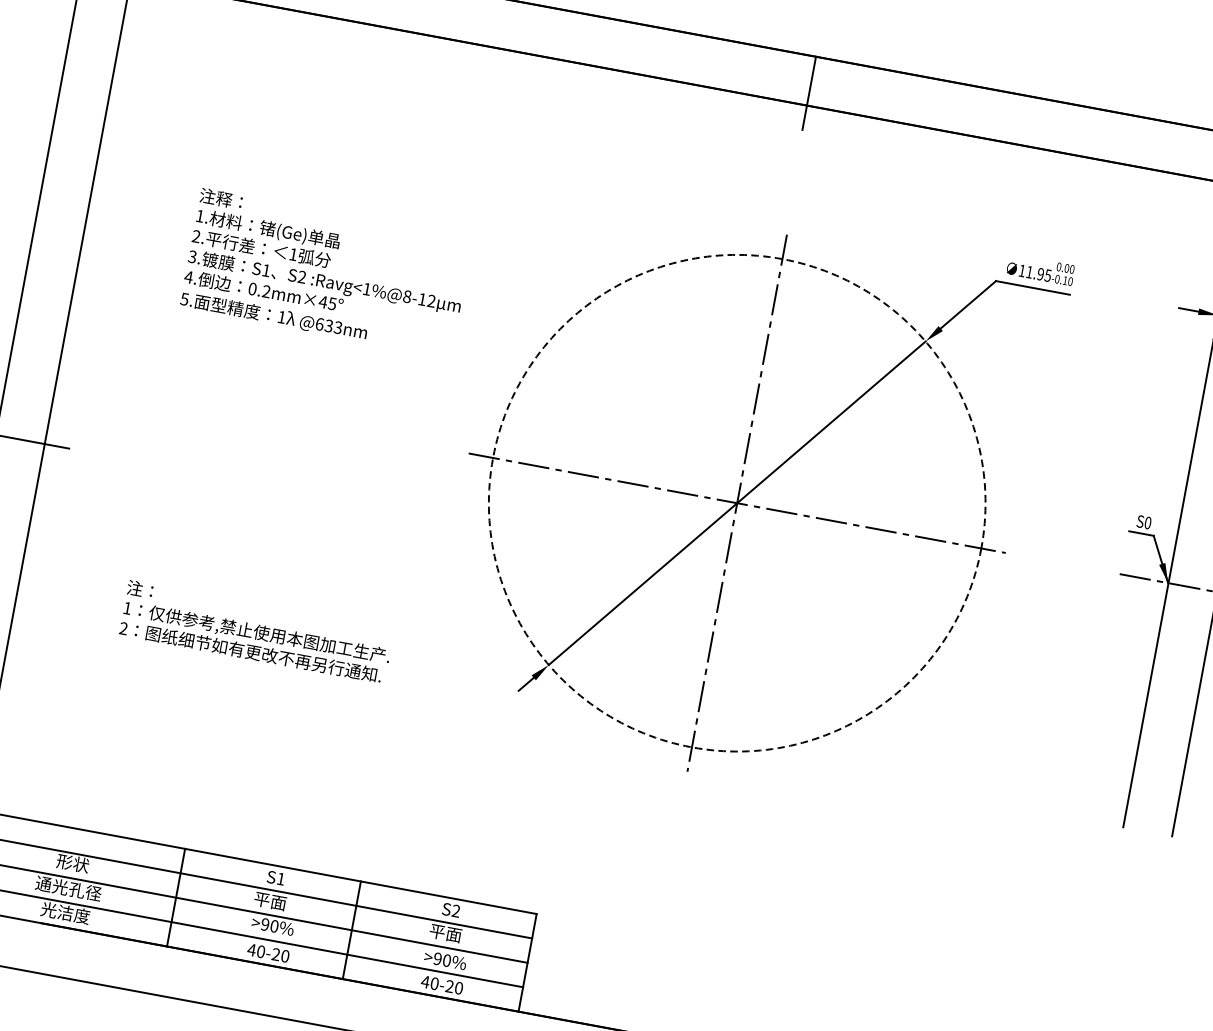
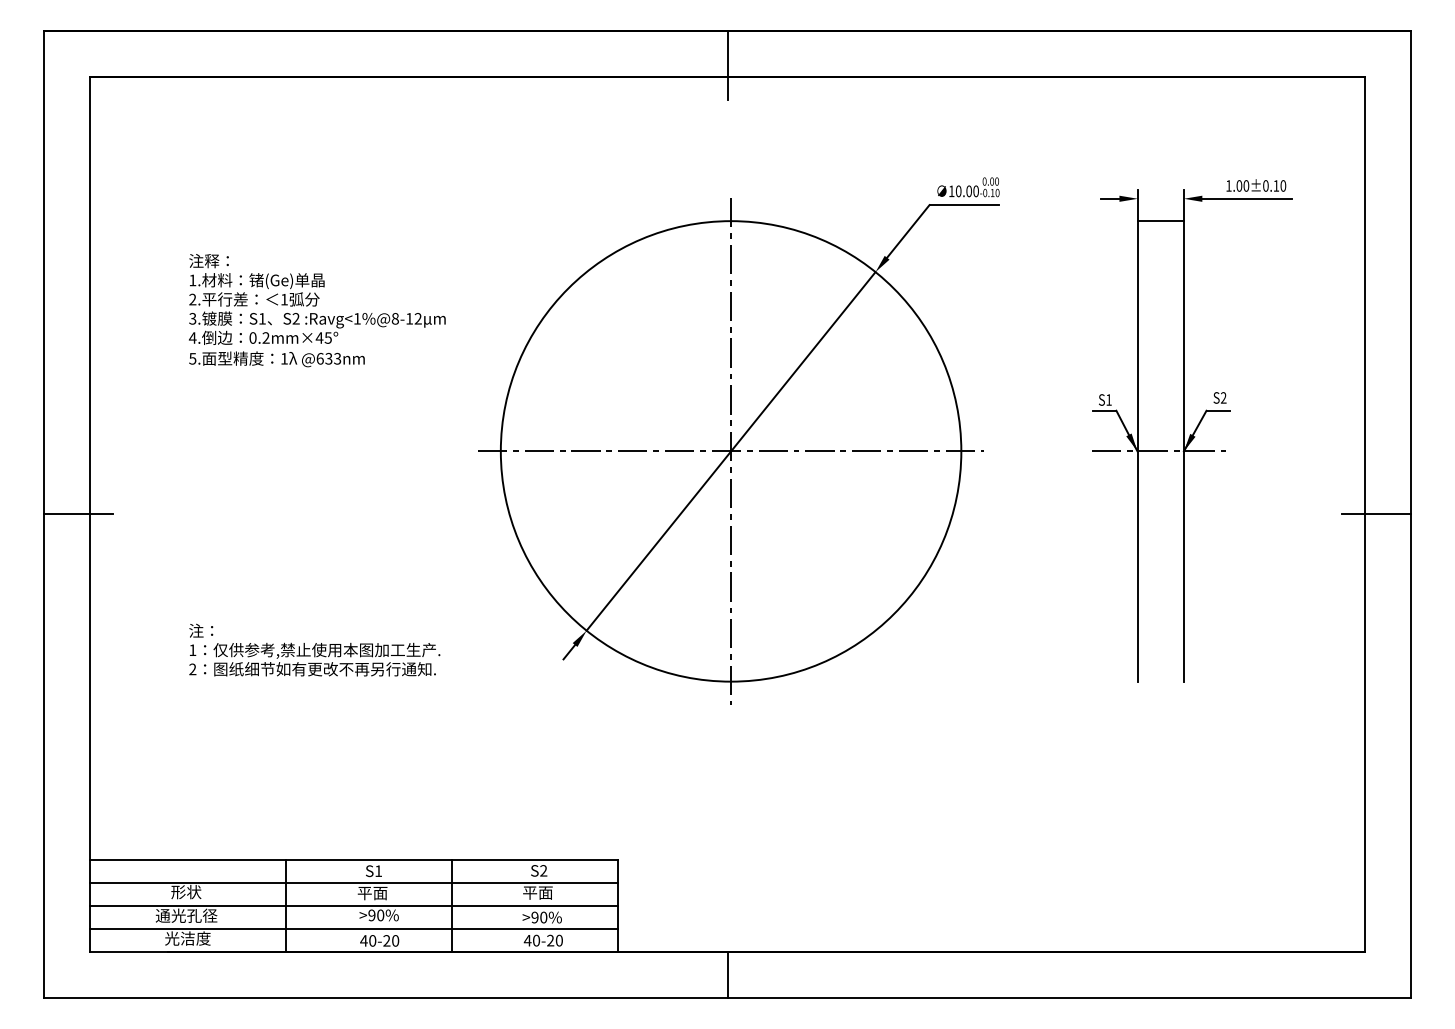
text: (1037, 273) -> (966, 191), 11.95 -> 10.00
circle: (736, 503) -> (730, 451), dashed -> solid
text: (1147, 522) -> (1108, 399), S0 -> S1

